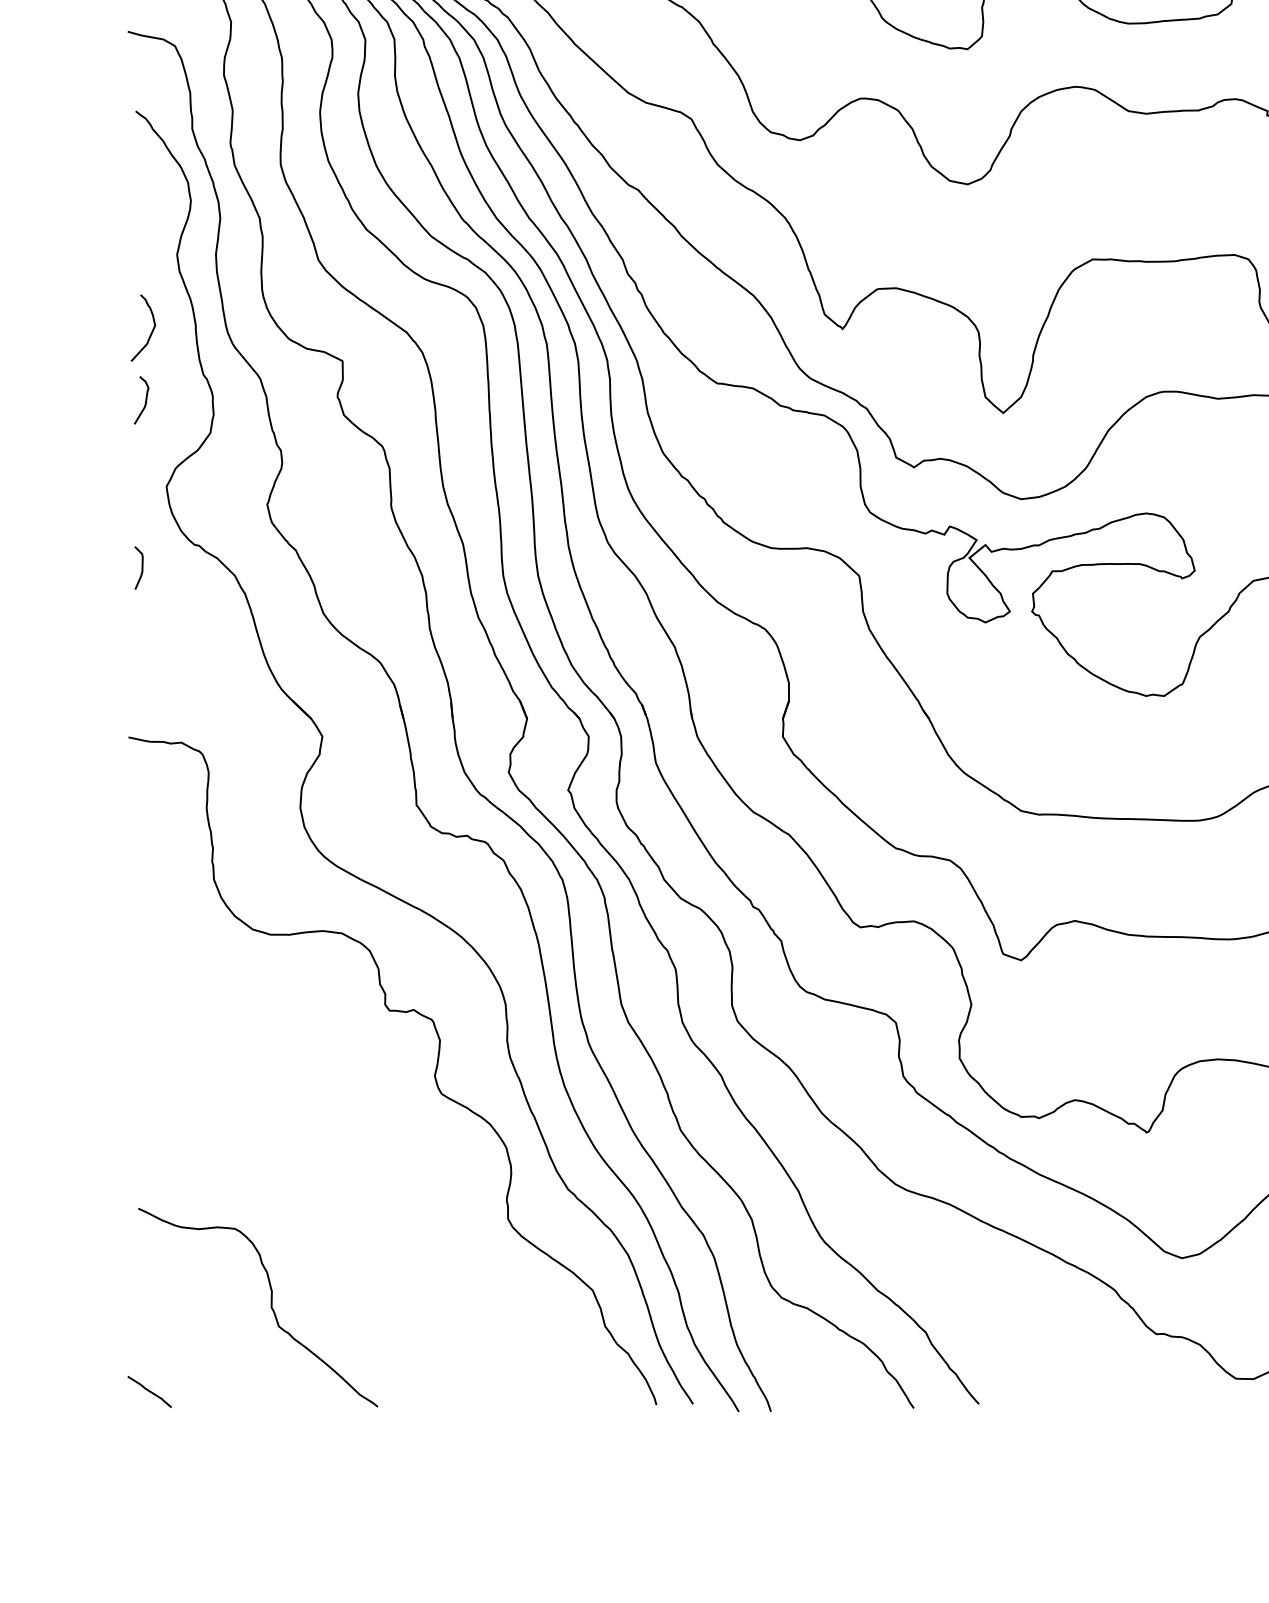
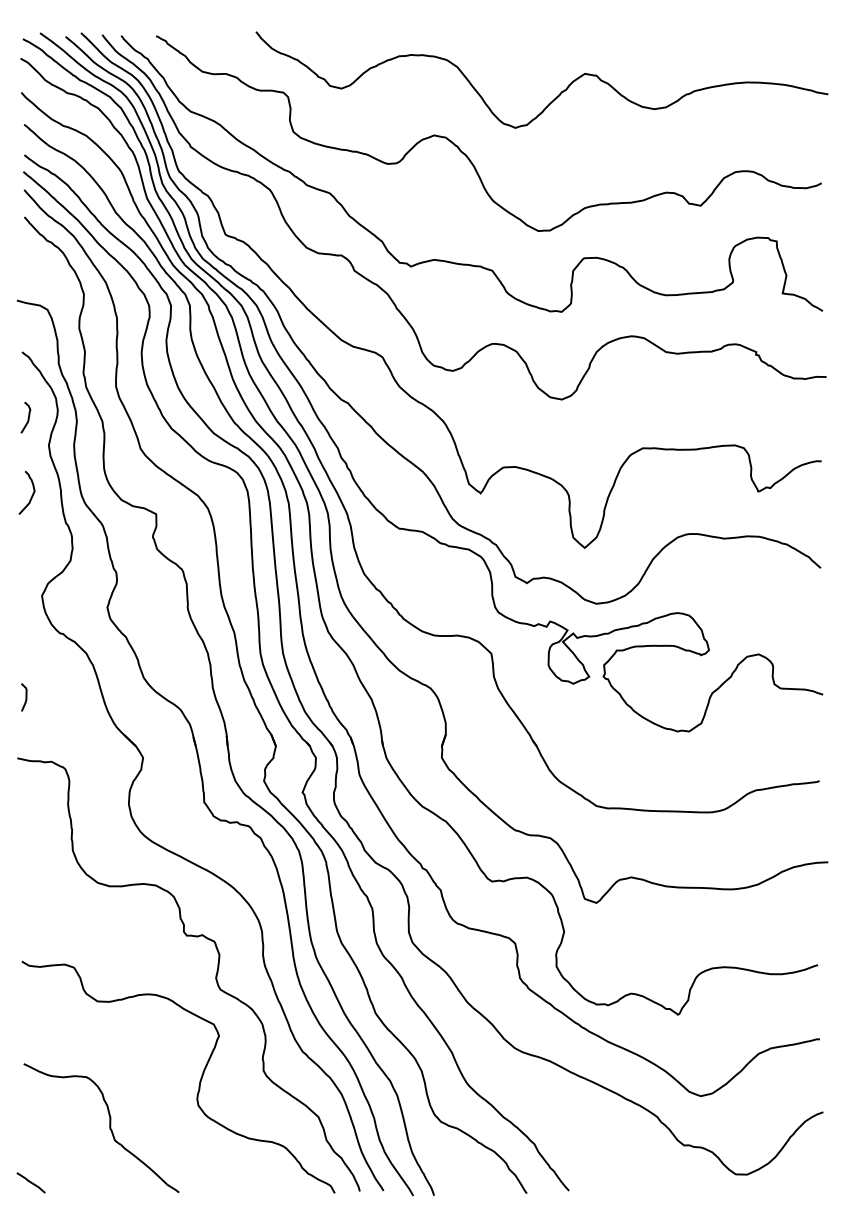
curve: (144, 401) -> (27, 418), moved
curve: (141, 568) -> (25, 697), moved
curve: (409, 1234) -> (199, 1080), added

